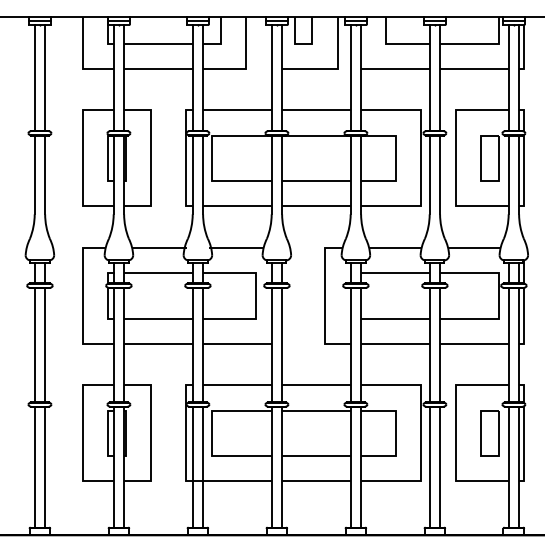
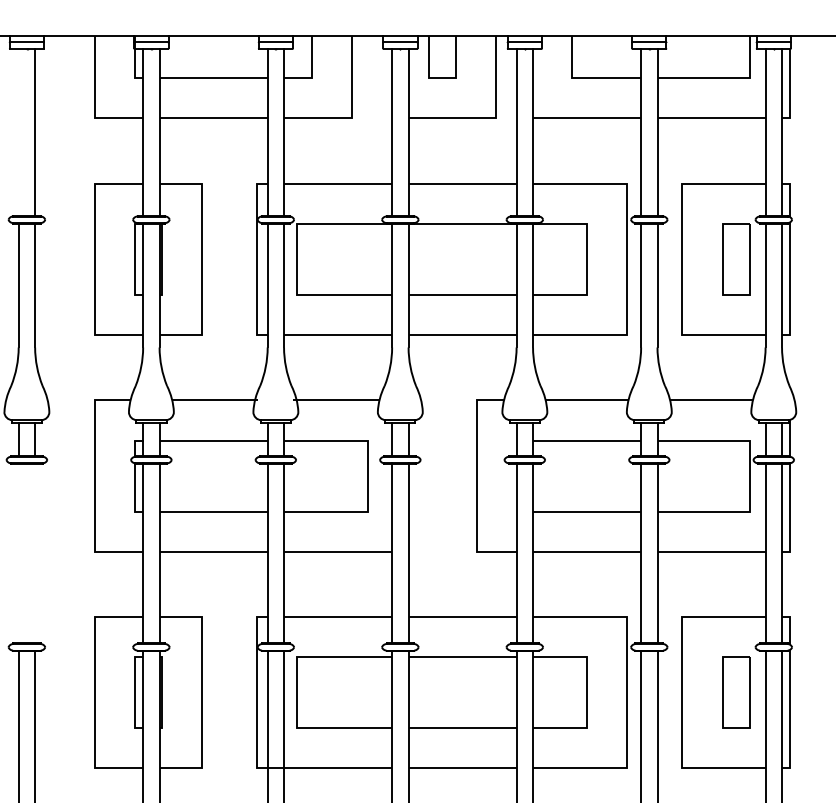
line: (34, 77) -> (18, 131), removed
line: (34, 344) -> (18, 552), removed
line: (45, 344) -> (35, 552), removed

